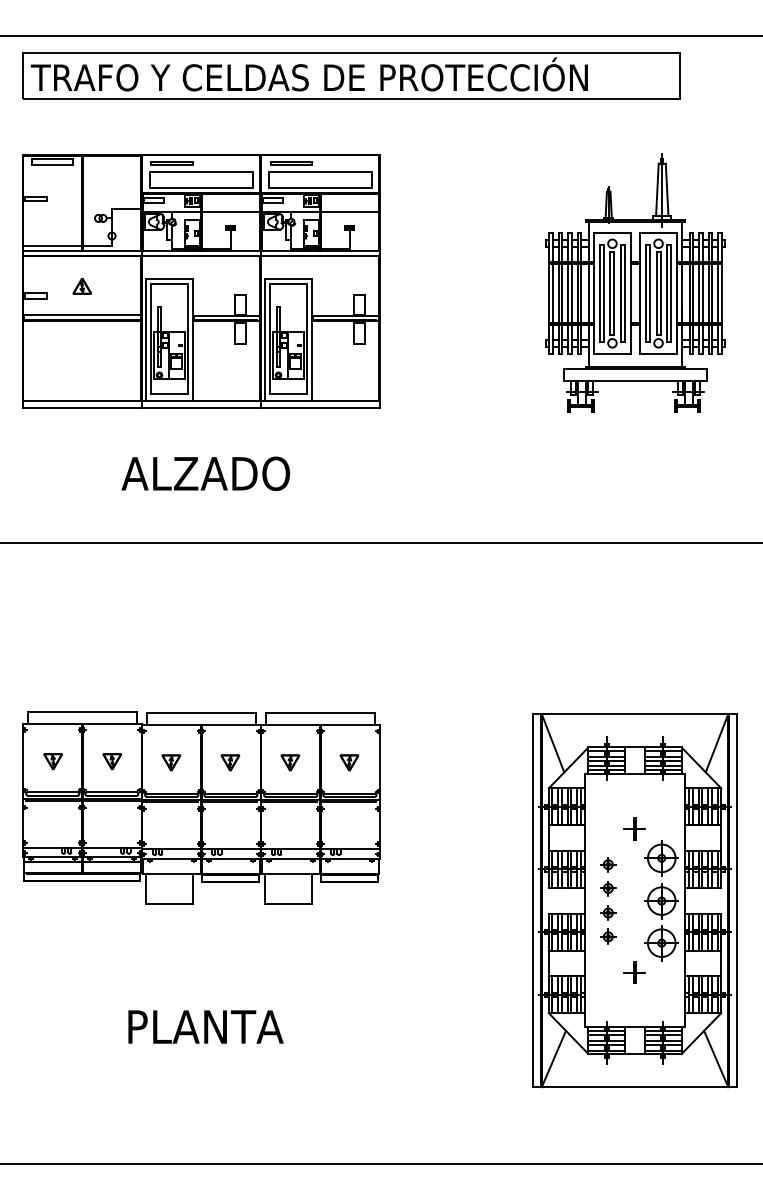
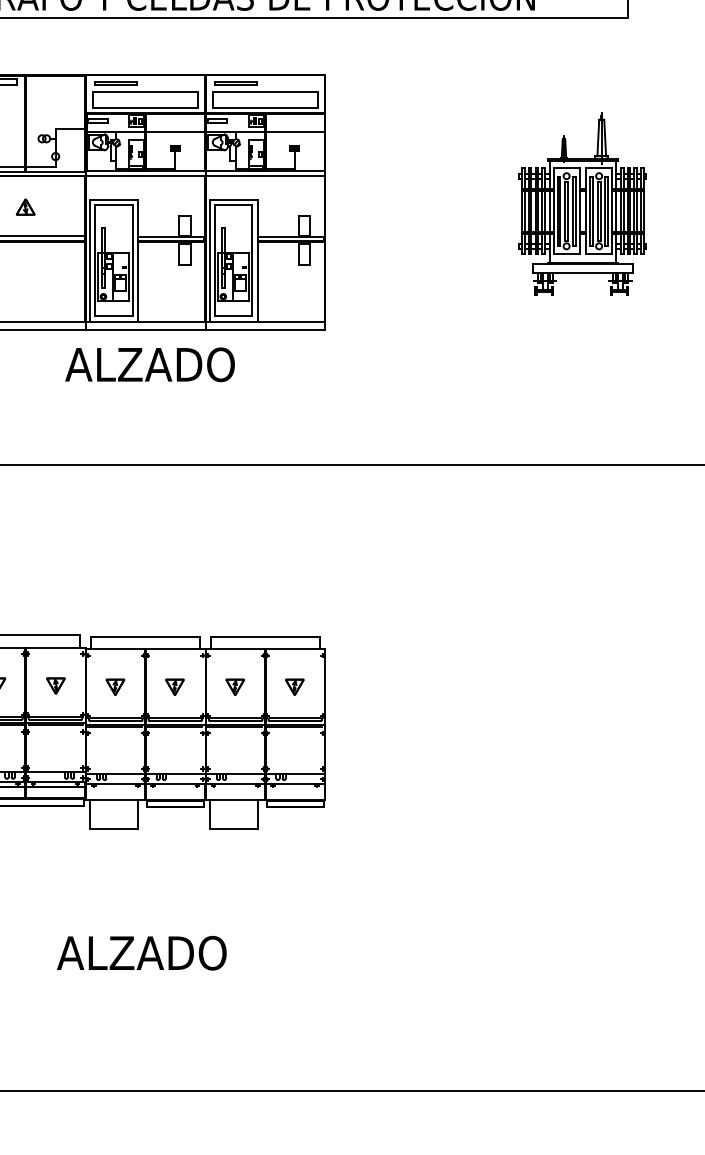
part: (635, 282) -> (582, 203), size x0.7
text: (205, 473) -> (149, 364), moved
part: (634, 900) -> (581, 825), removed
text: (198, 1026) -> (142, 952), PLANTA -> ALZADO

